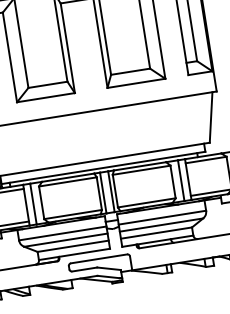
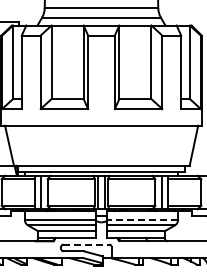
line: (162, 217) -> (142, 219), solid -> dashed
line: (99, 258) -> (86, 244), solid -> dashed

